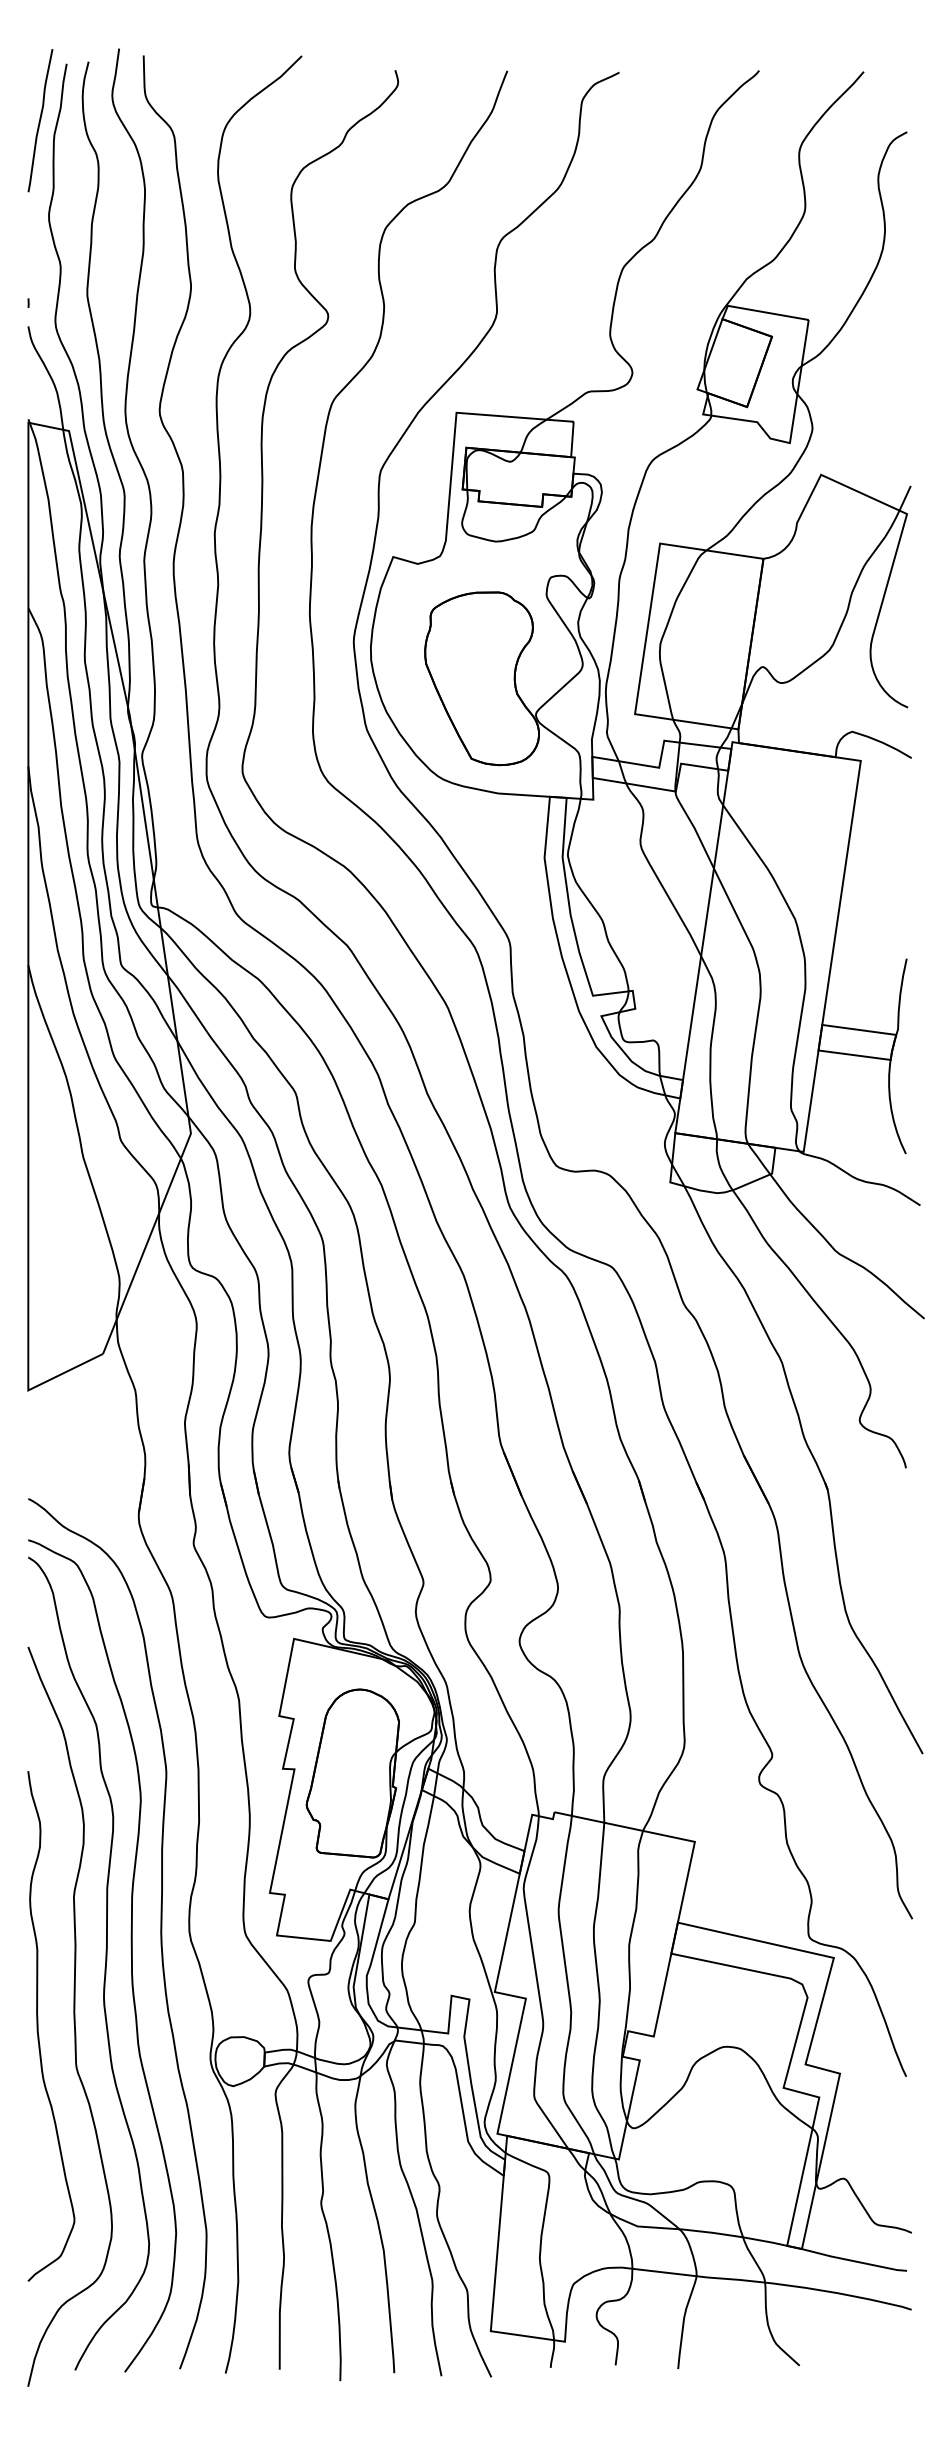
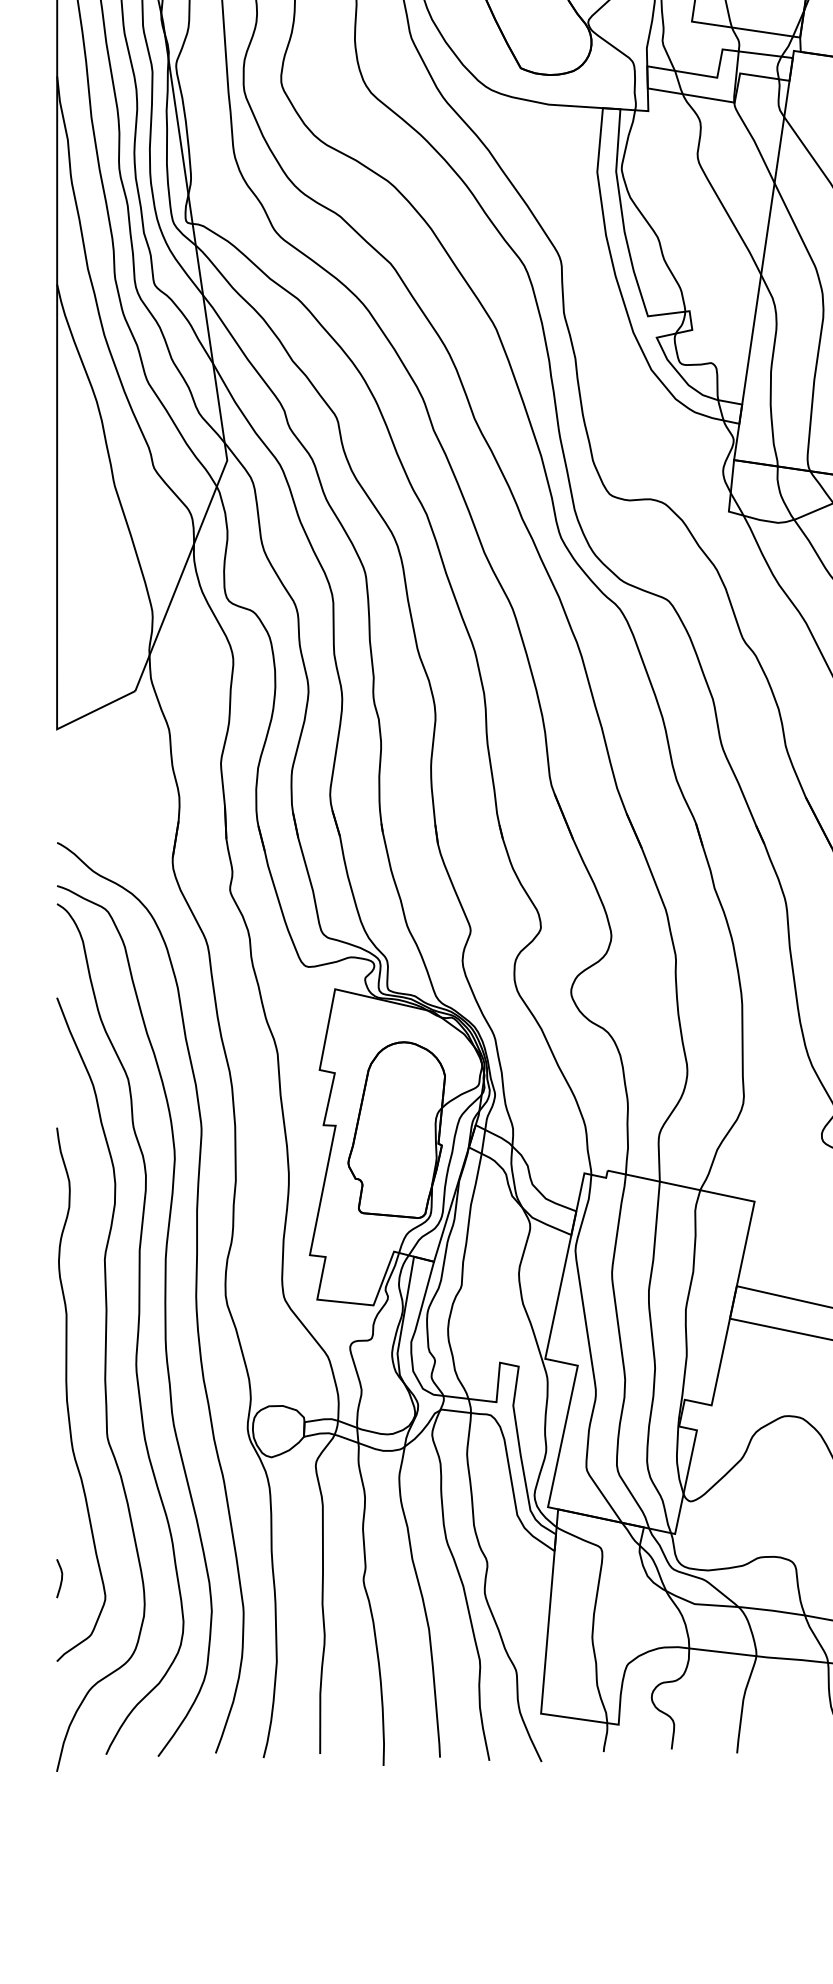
curve: (32, 2201) -> (61, 1577), added

